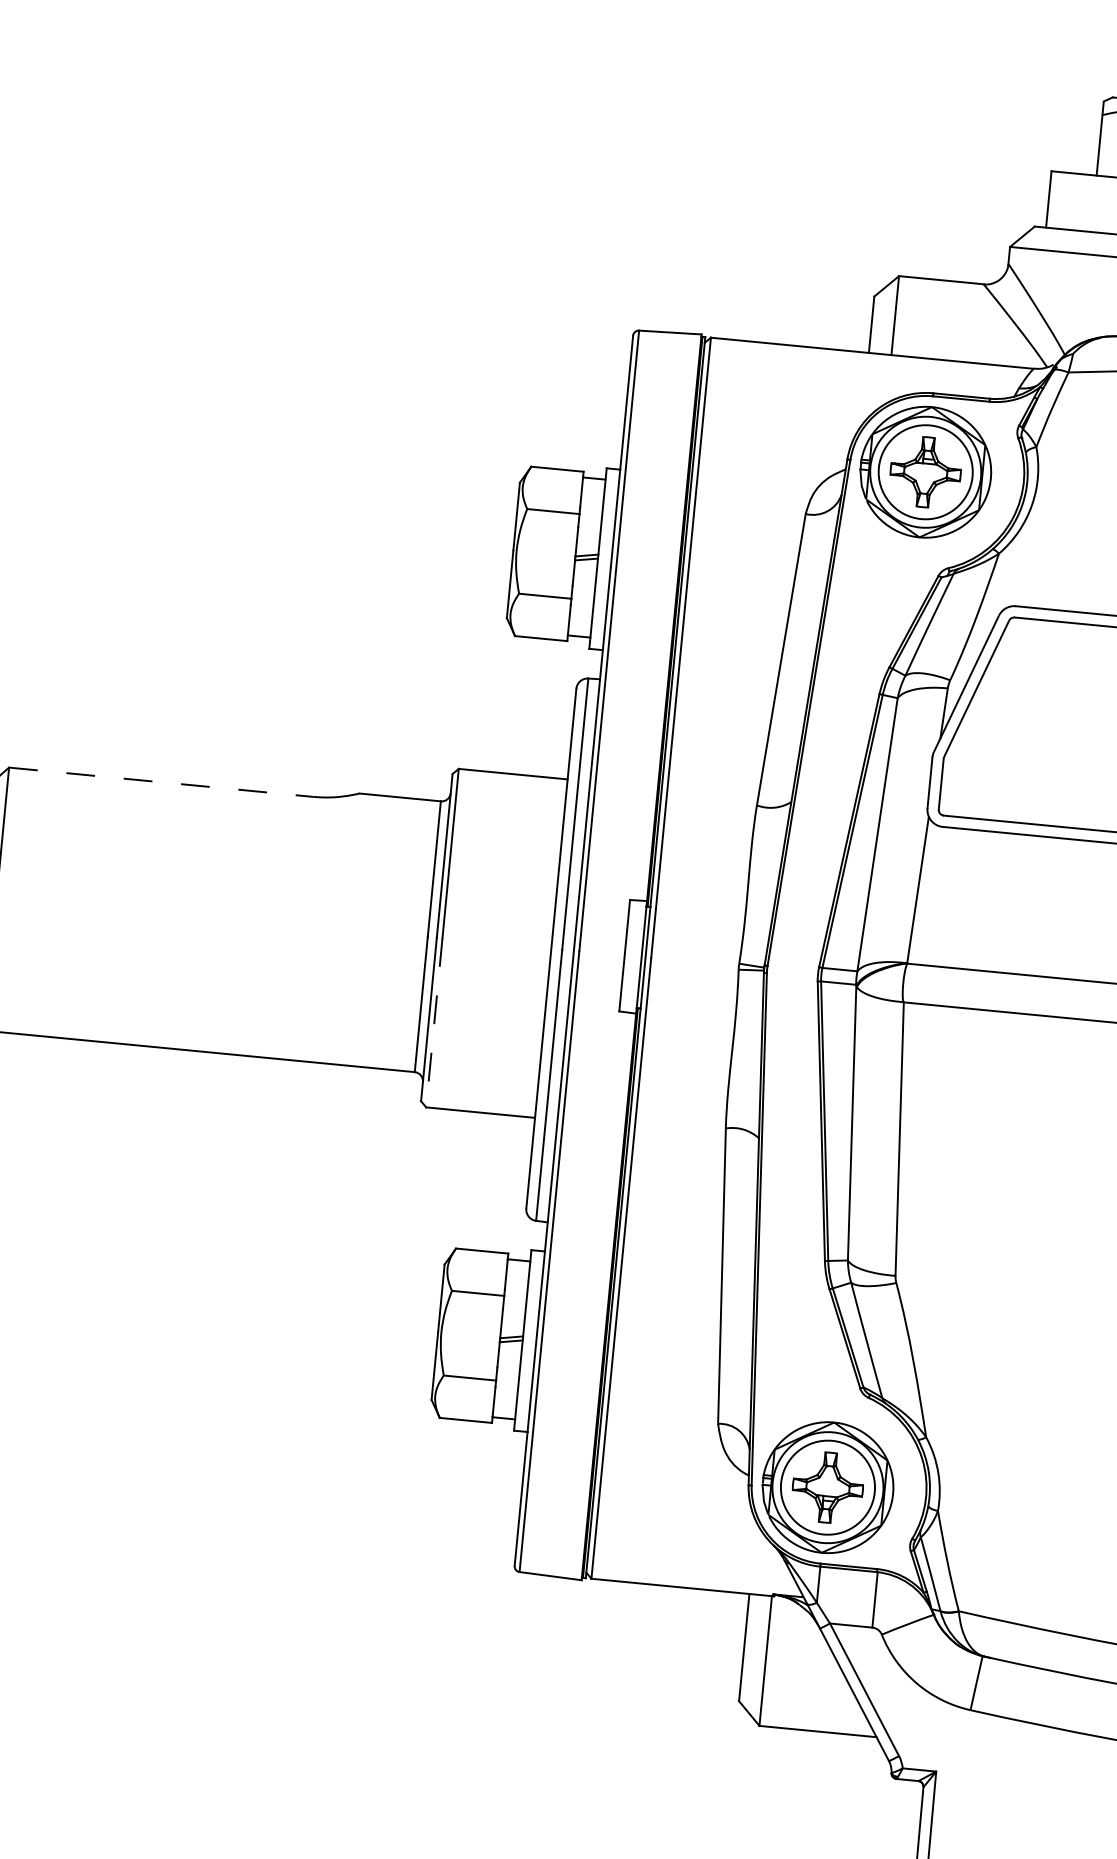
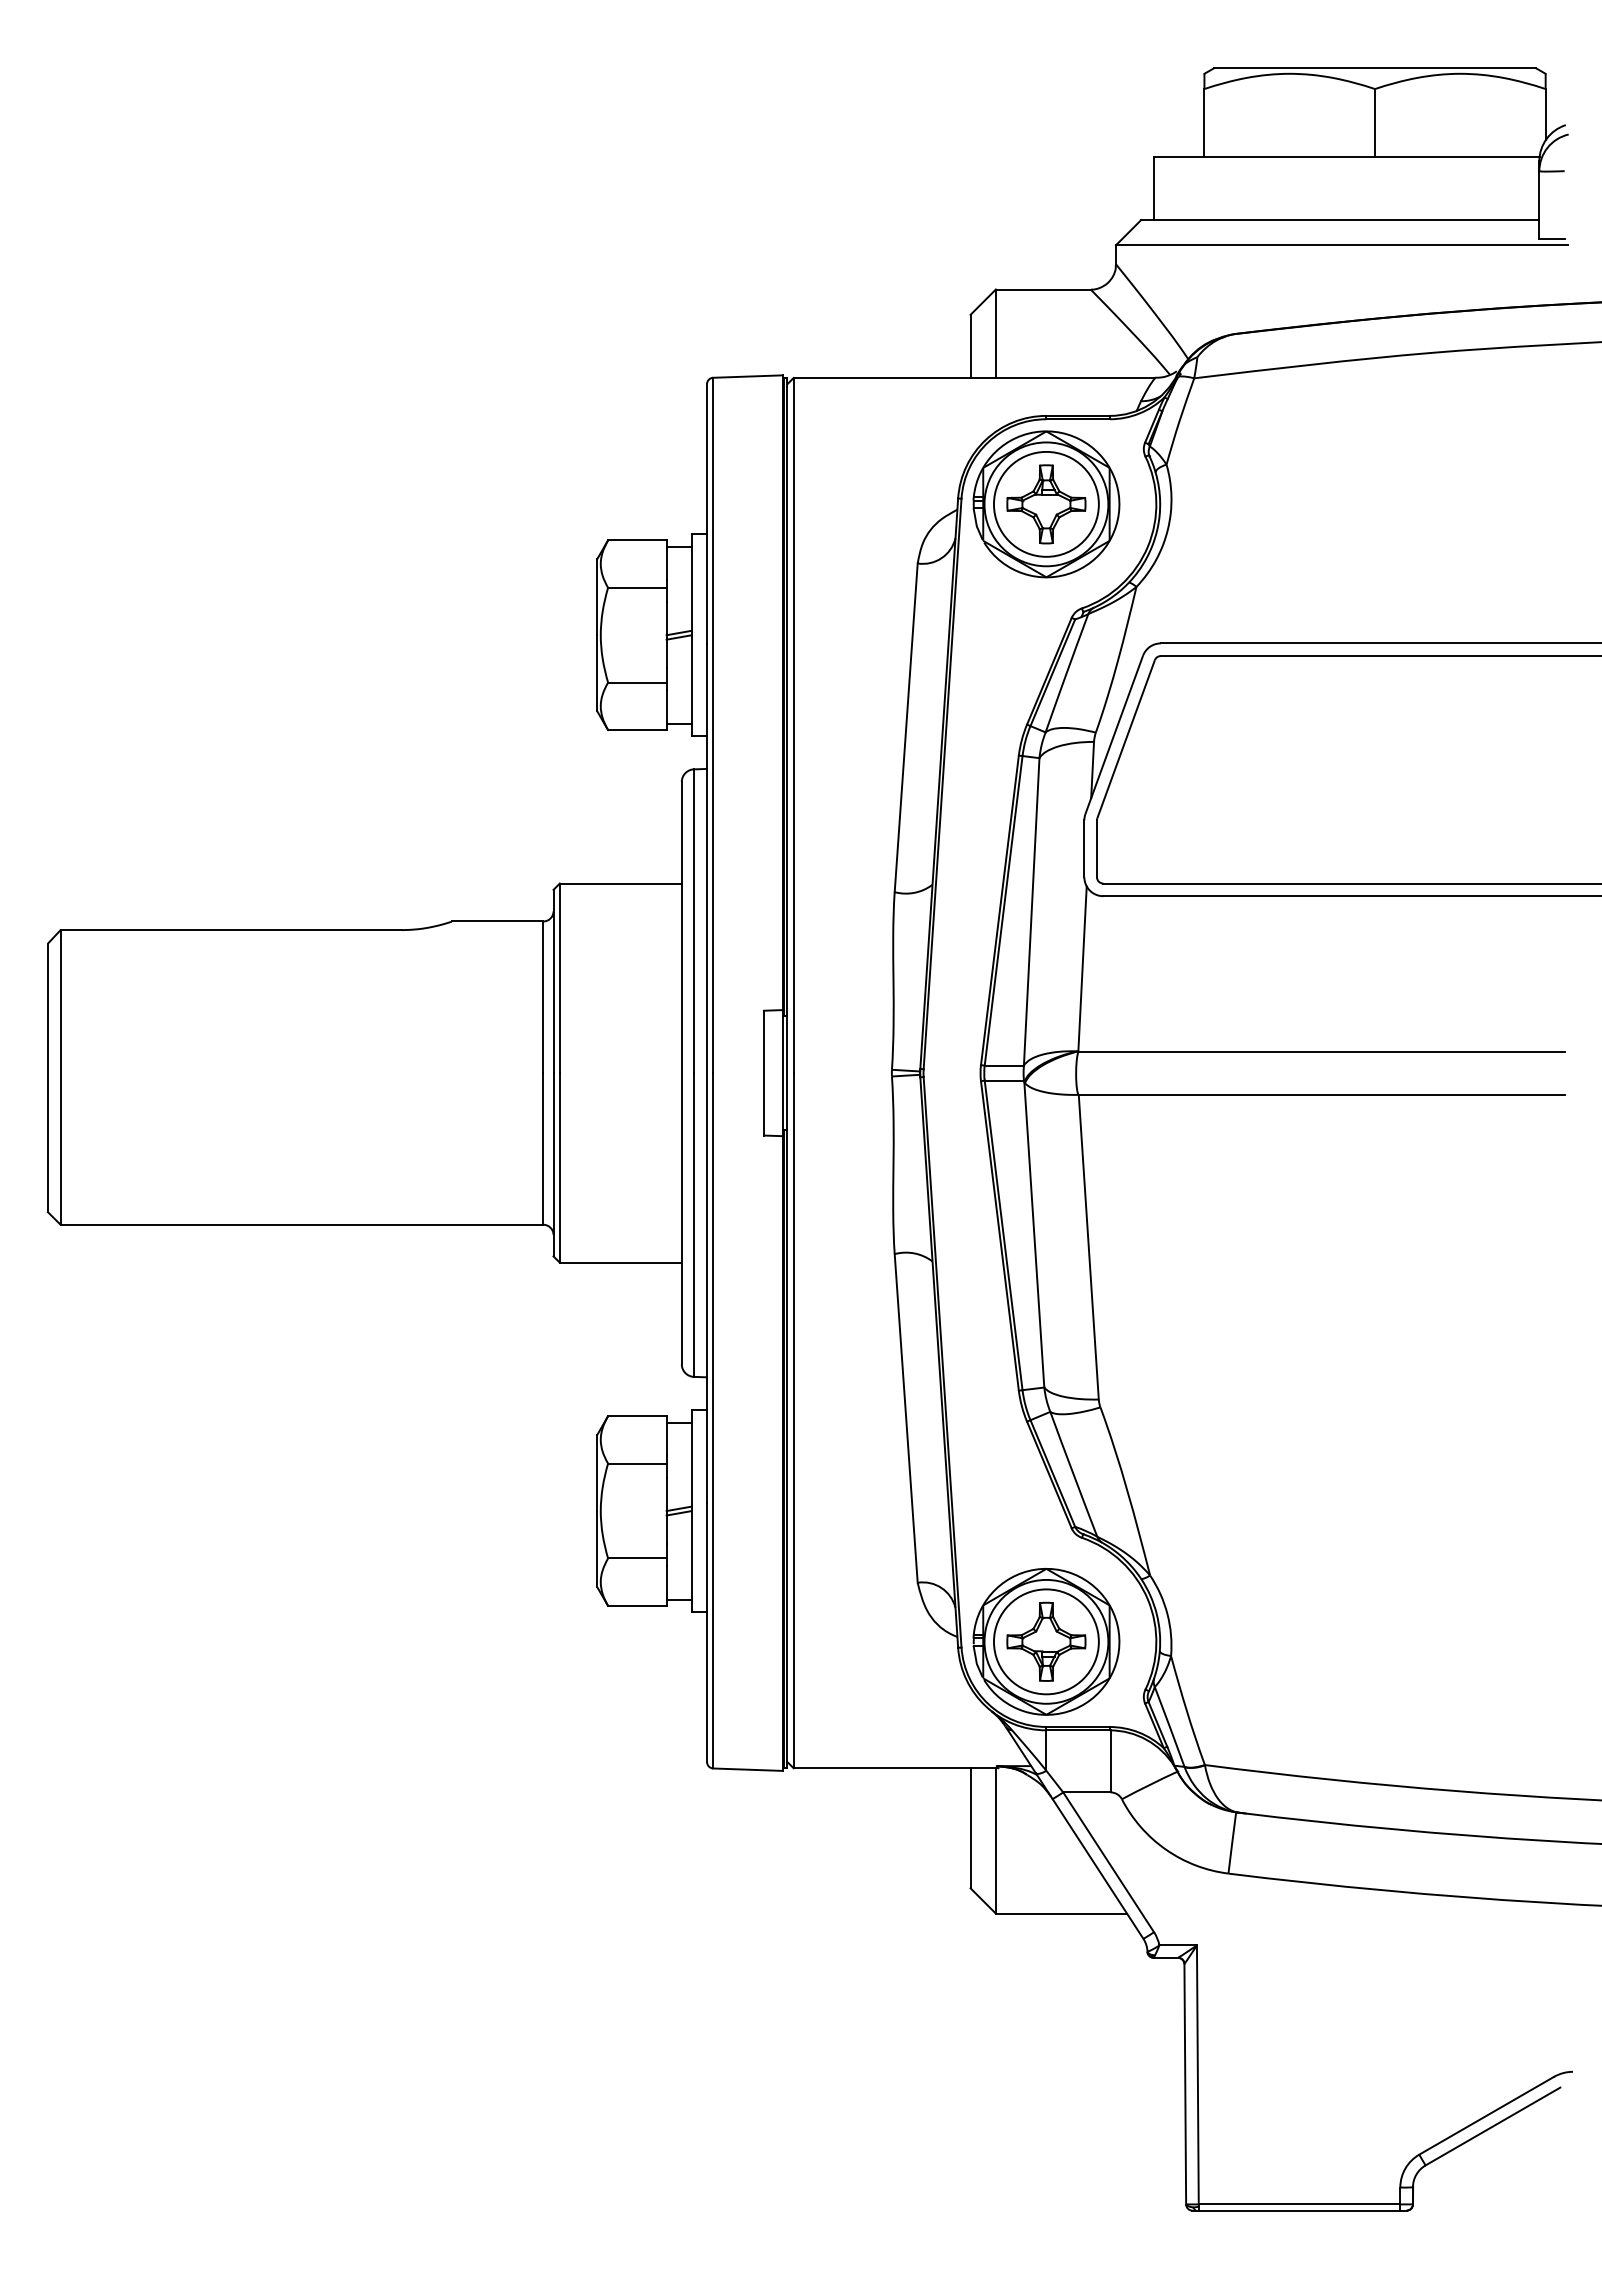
line: (161, 782) -> (231, 930), dashed -> solid
line: (434, 1022) -> (559, 1167), dashed -> solid

